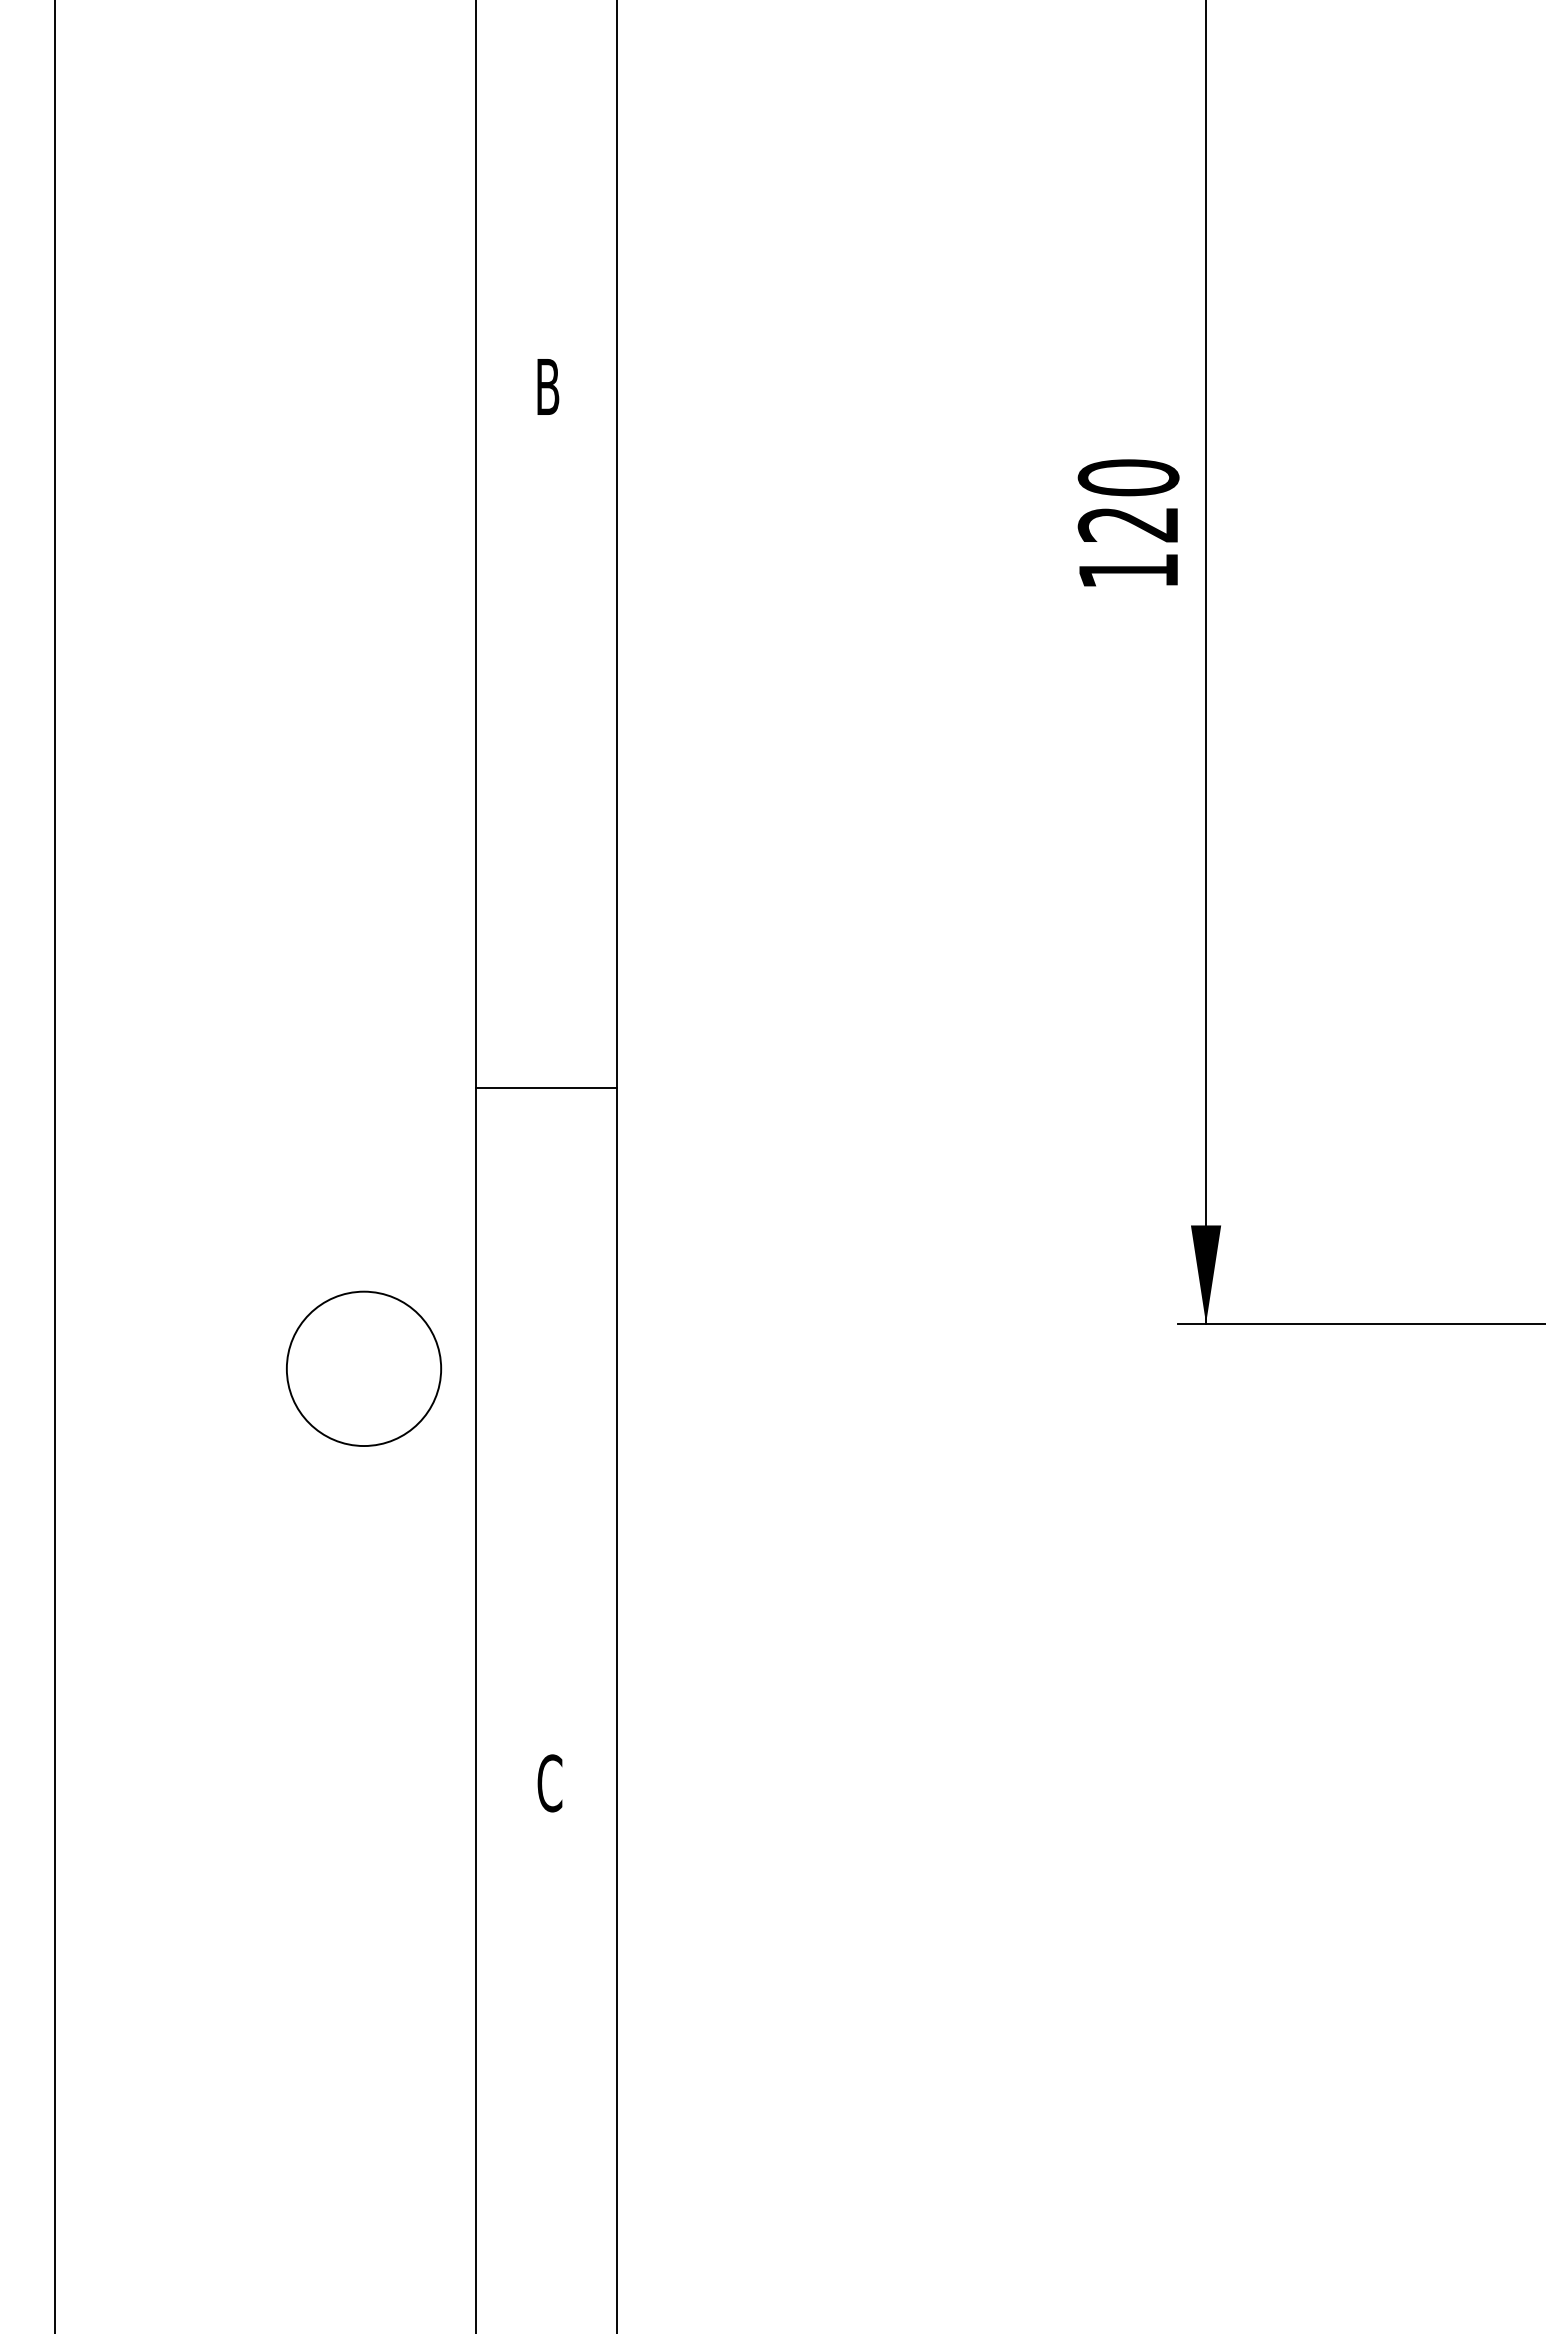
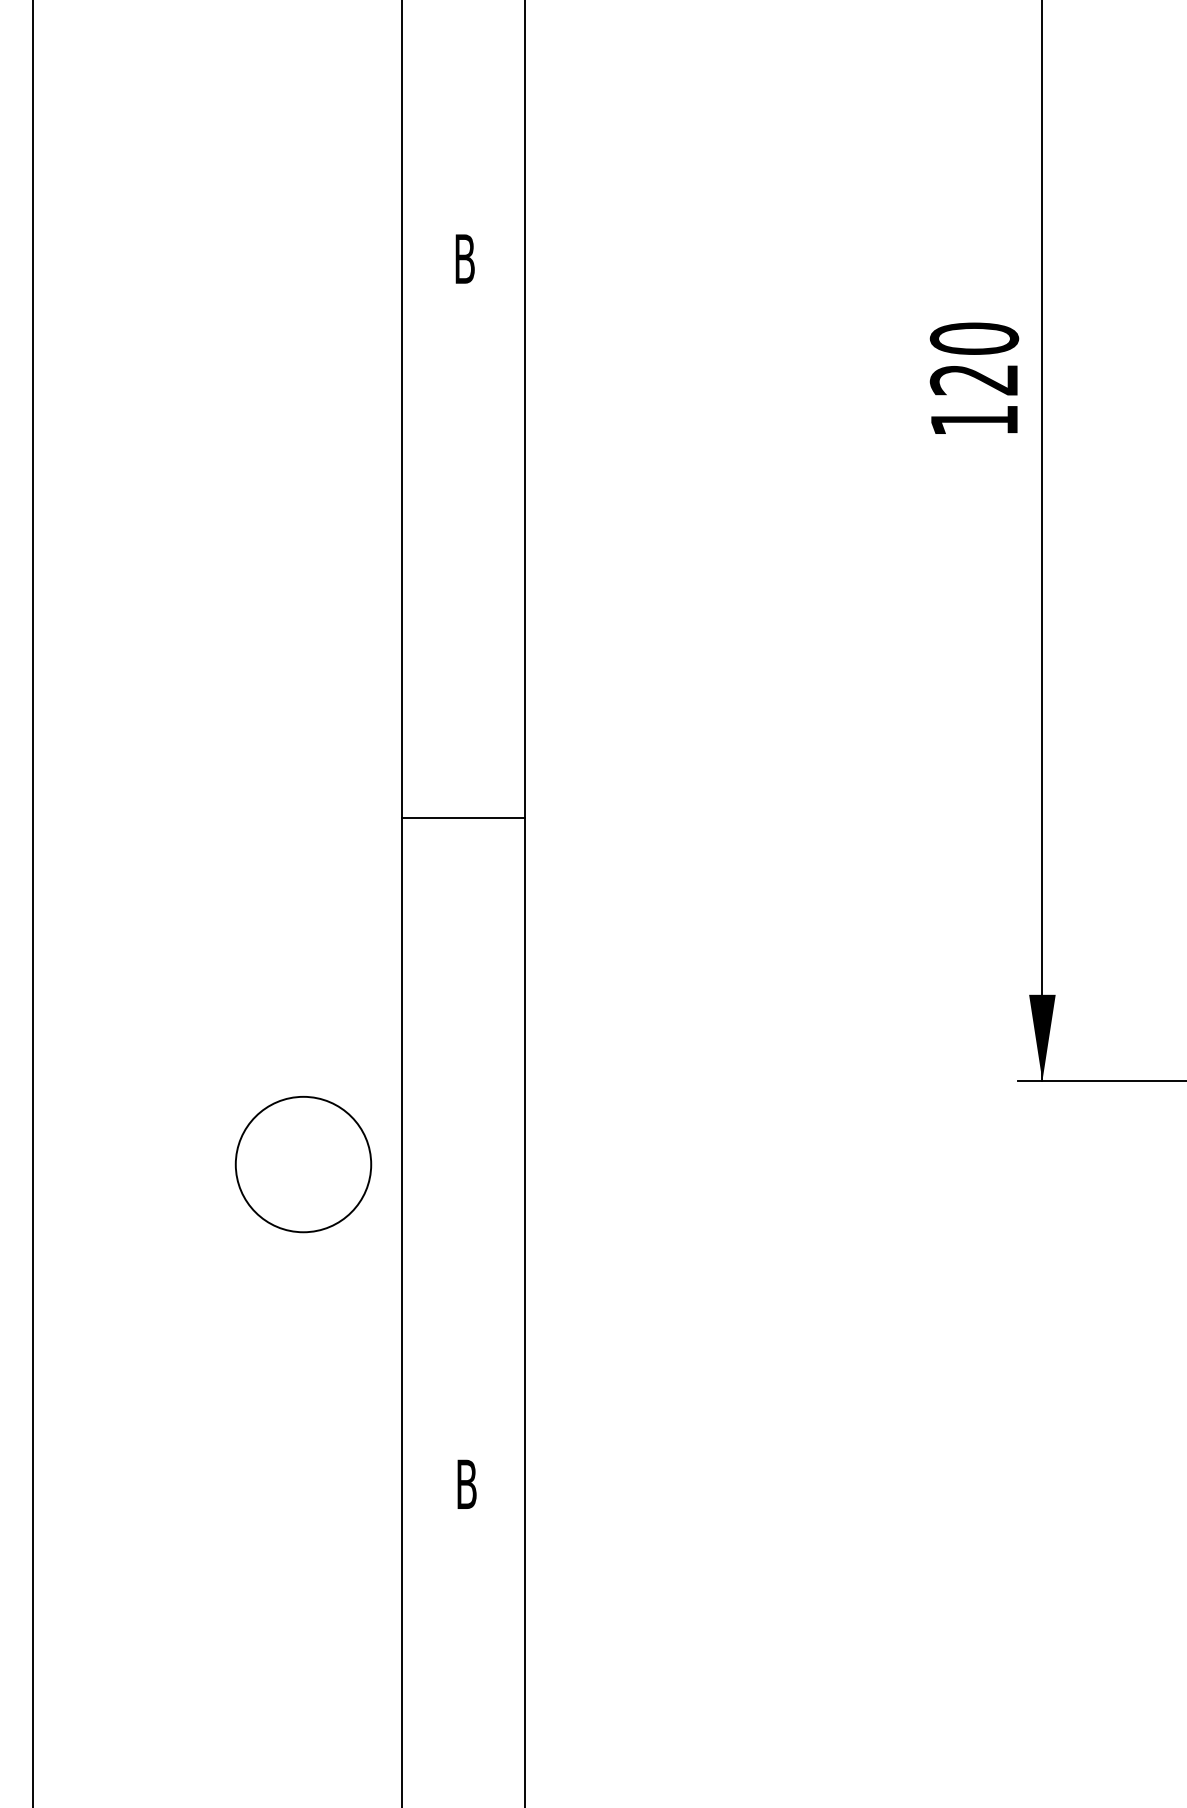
line: (546, 1088) -> (463, 818), moved
circle: (364, 1368) -> (303, 1164), moved
text: (549, 1783) -> (466, 1484), C -> B

